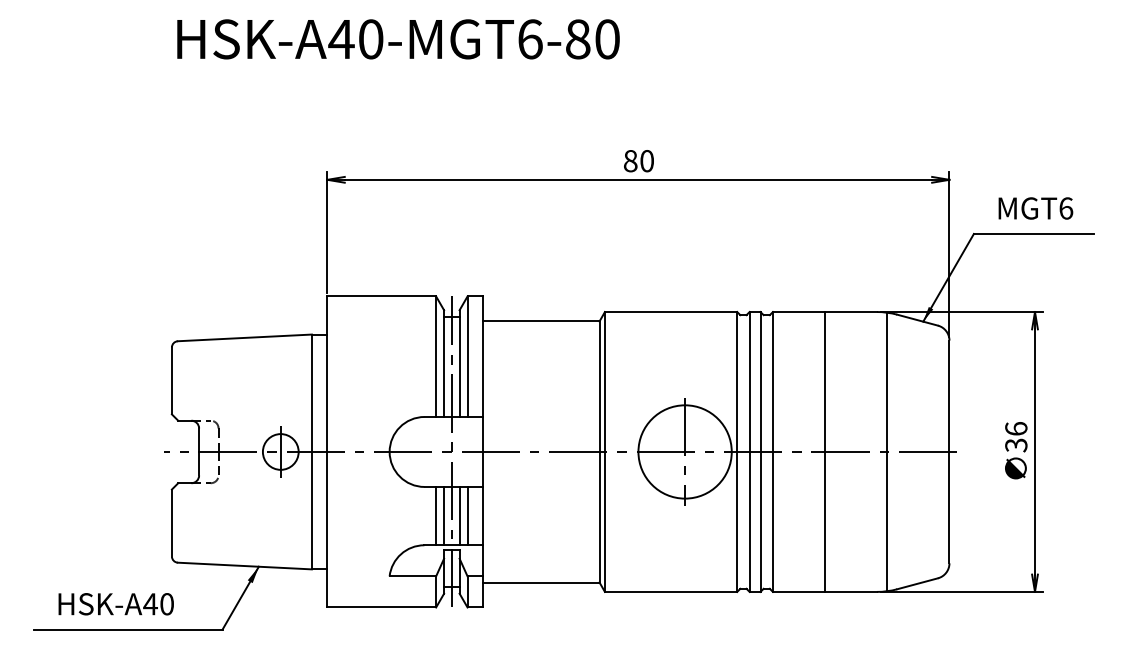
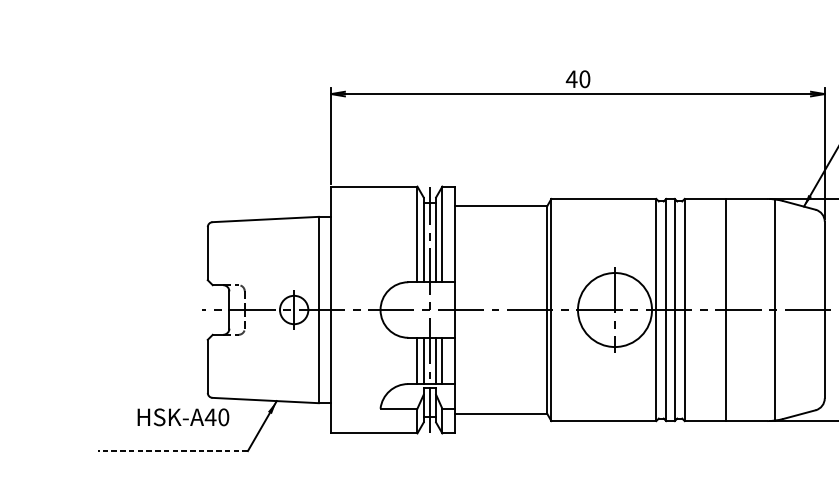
text: (630, 161) -> (571, 79), 80 -> 40
text: (115, 604) -> (182, 417), moved
line: (127, 629) -> (172, 450), solid -> dashed

